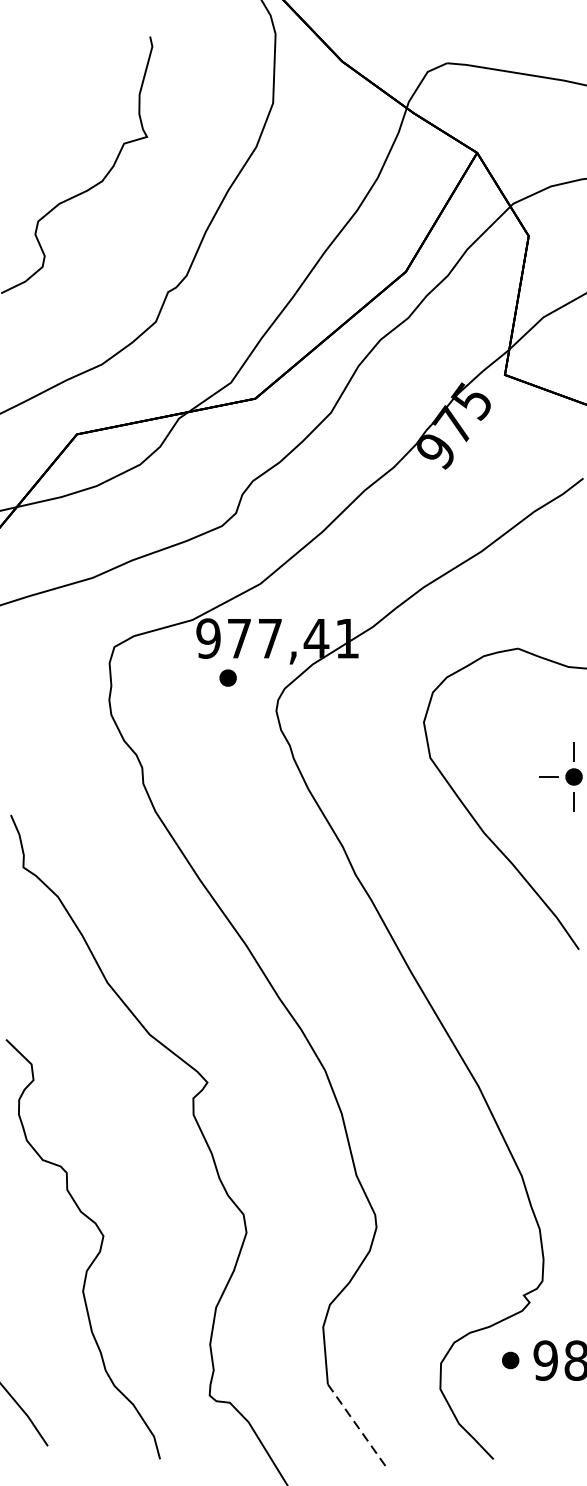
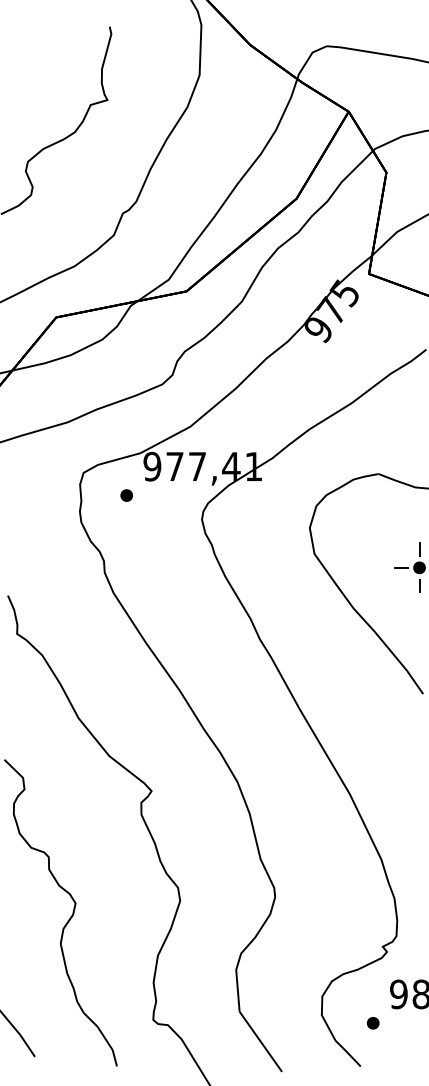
part: (227, 678) -> (126, 495), moved
part: (511, 1360) -> (373, 1023), moved
line: (356, 1425) -> (260, 1041), dashed -> solid

